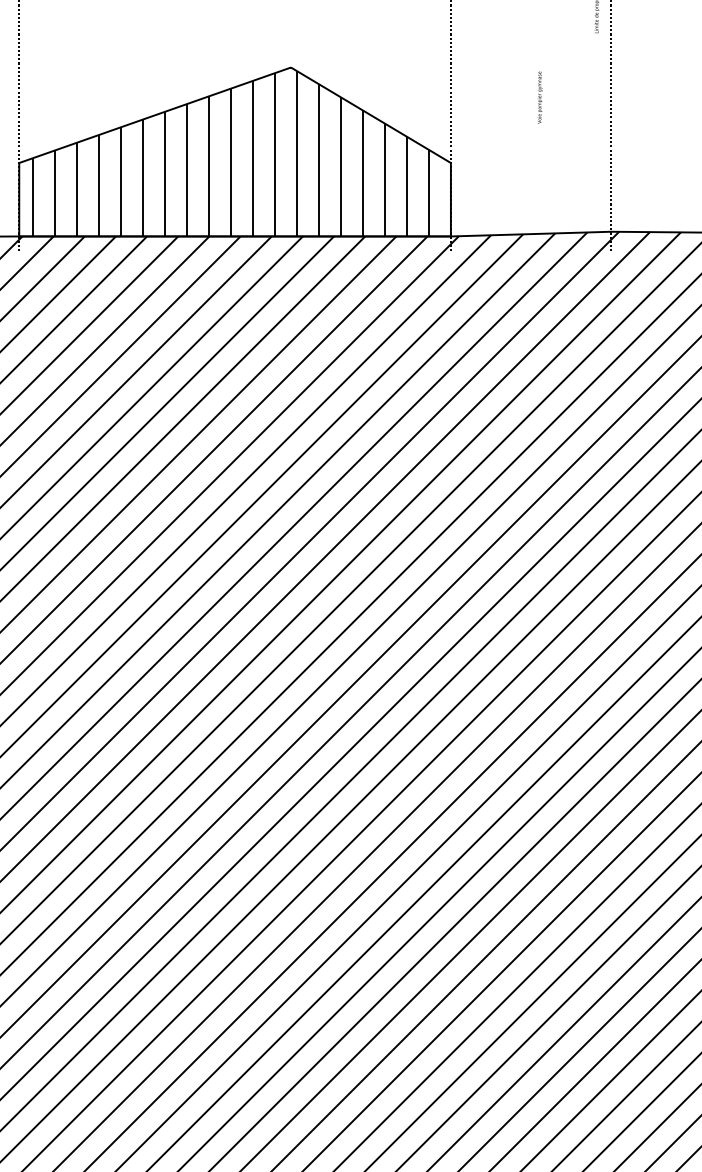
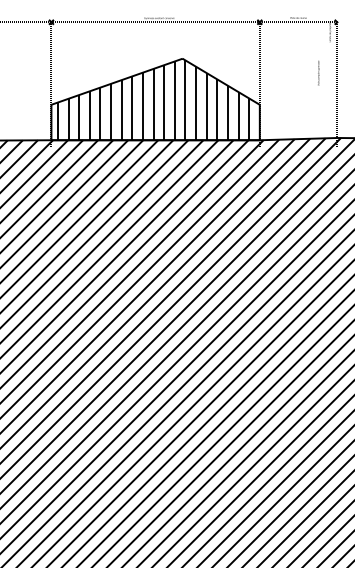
text: (539, 96) -> (318, 72), moved

